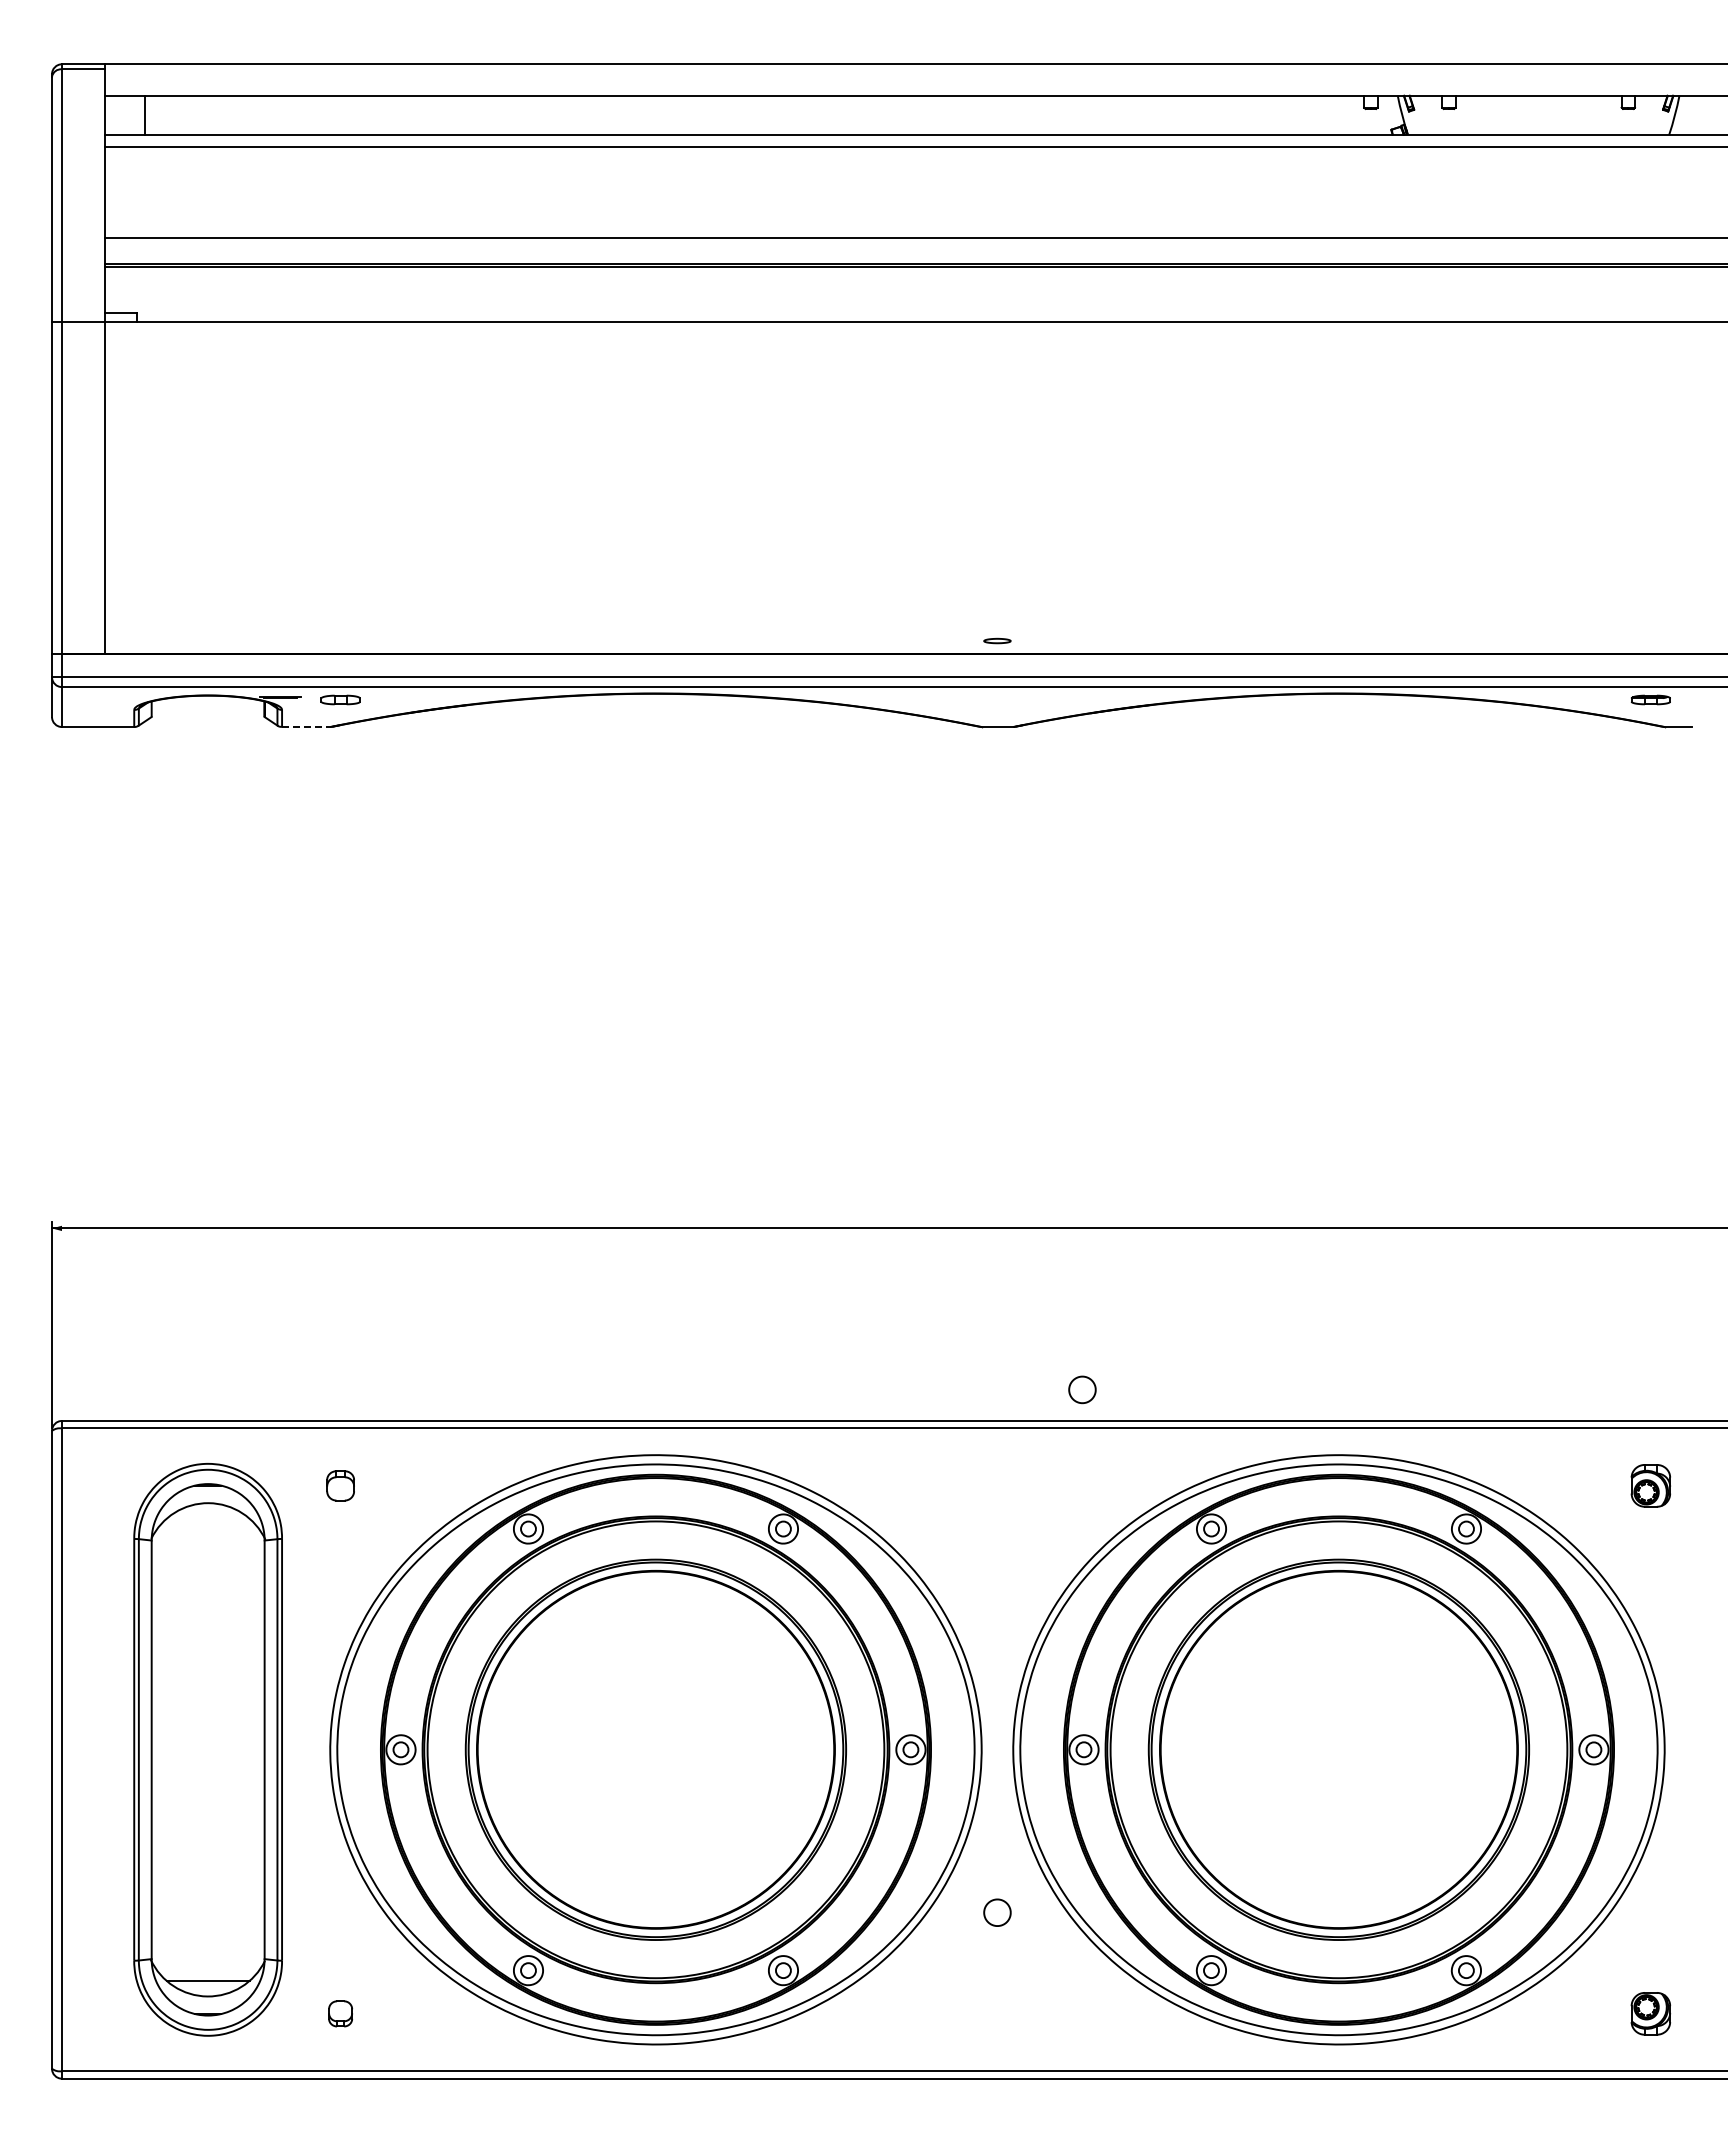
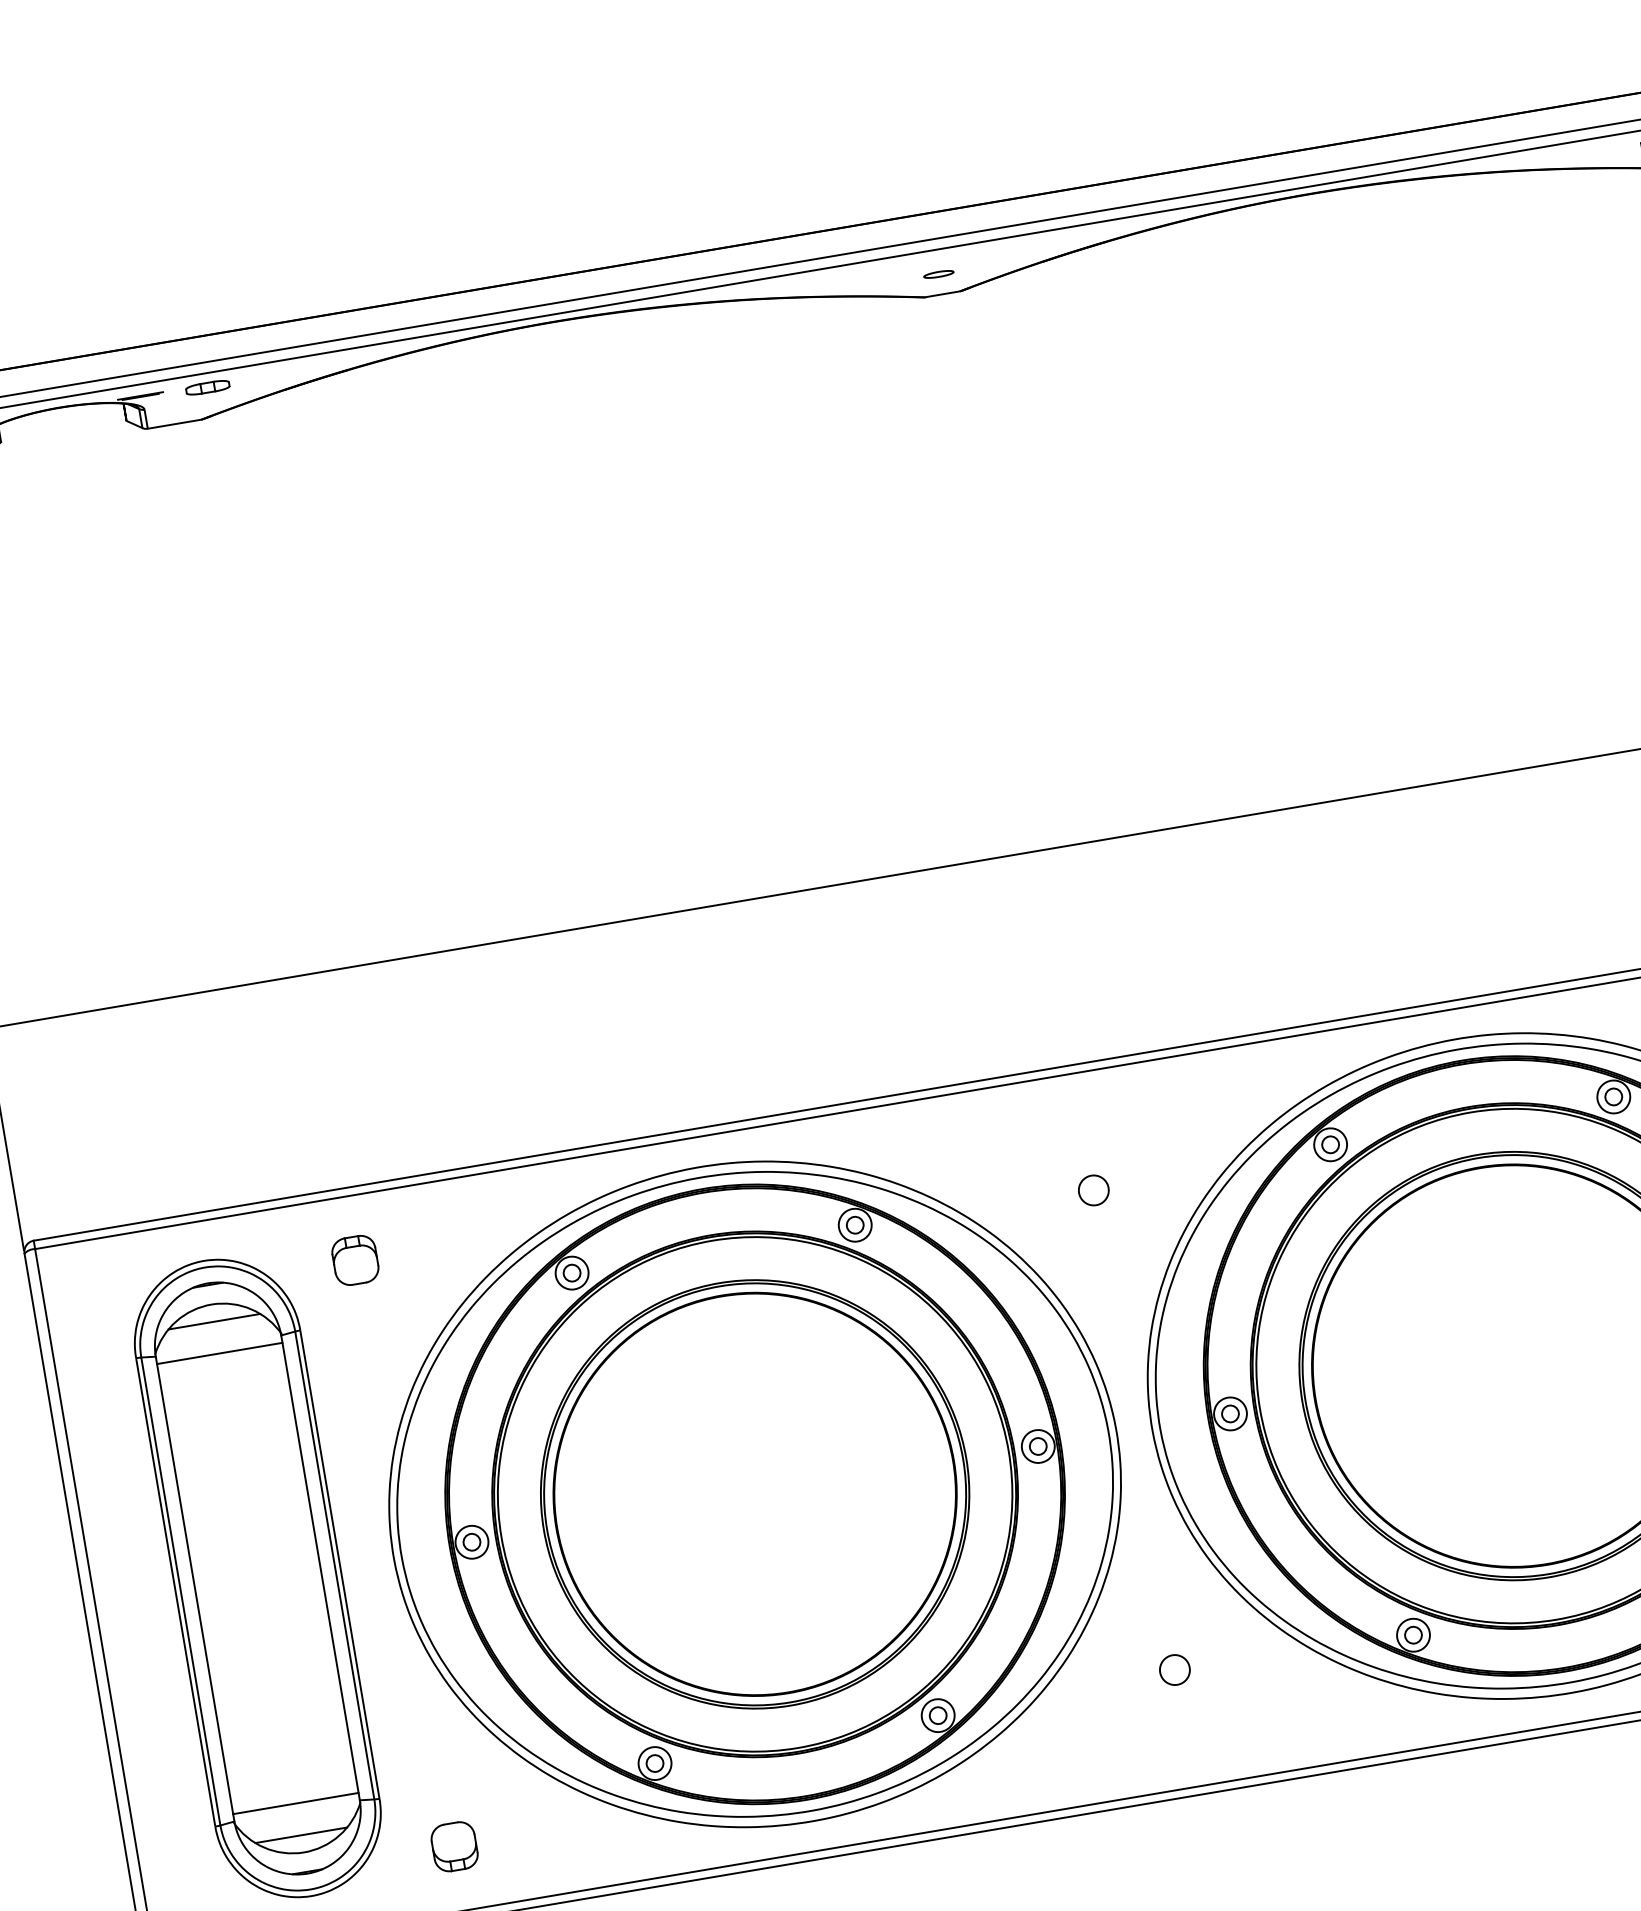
part: (997, 640) -> (938, 273), moved
line: (306, 727) -> (175, 424), dashed -> solid
part: (1082, 1389) -> (1093, 1189), moved
part: (340, 1485) -> (355, 1260), size x1.43
line: (207, 1518) -> (213, 1321), added
line: (207, 1547) -> (219, 1353), added
part: (997, 1912) -> (1174, 1669), moved
line: (207, 1952) -> (295, 1803), added
part: (340, 2013) -> (454, 1846), size x1.67

